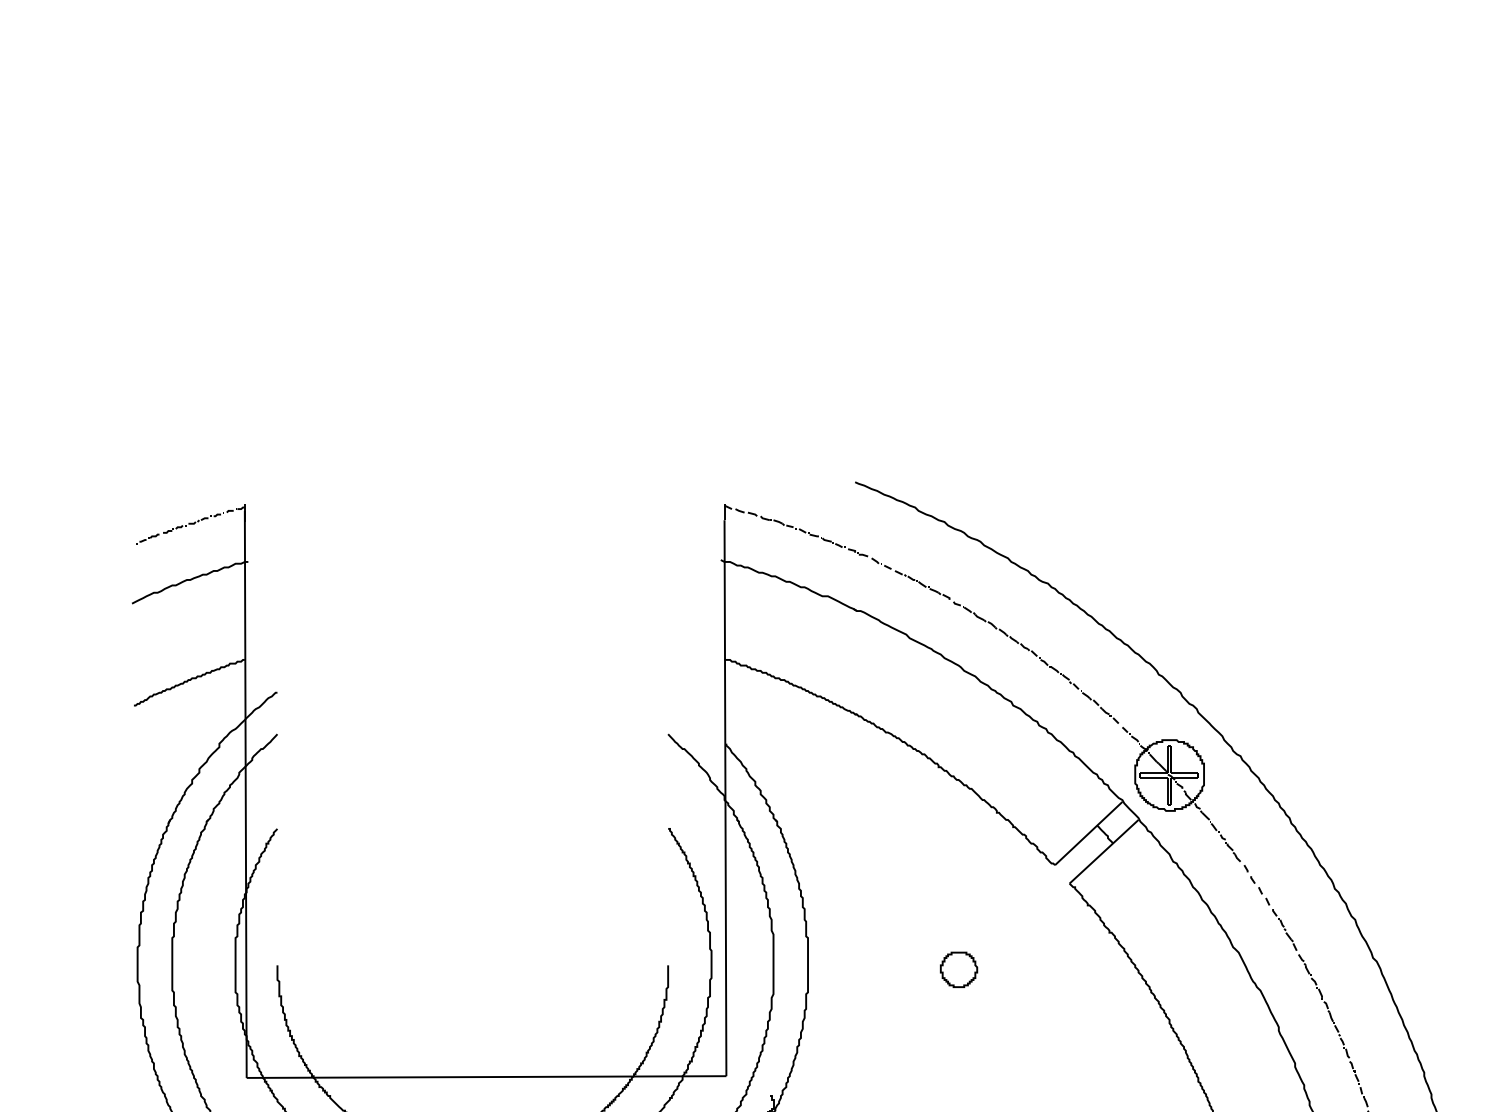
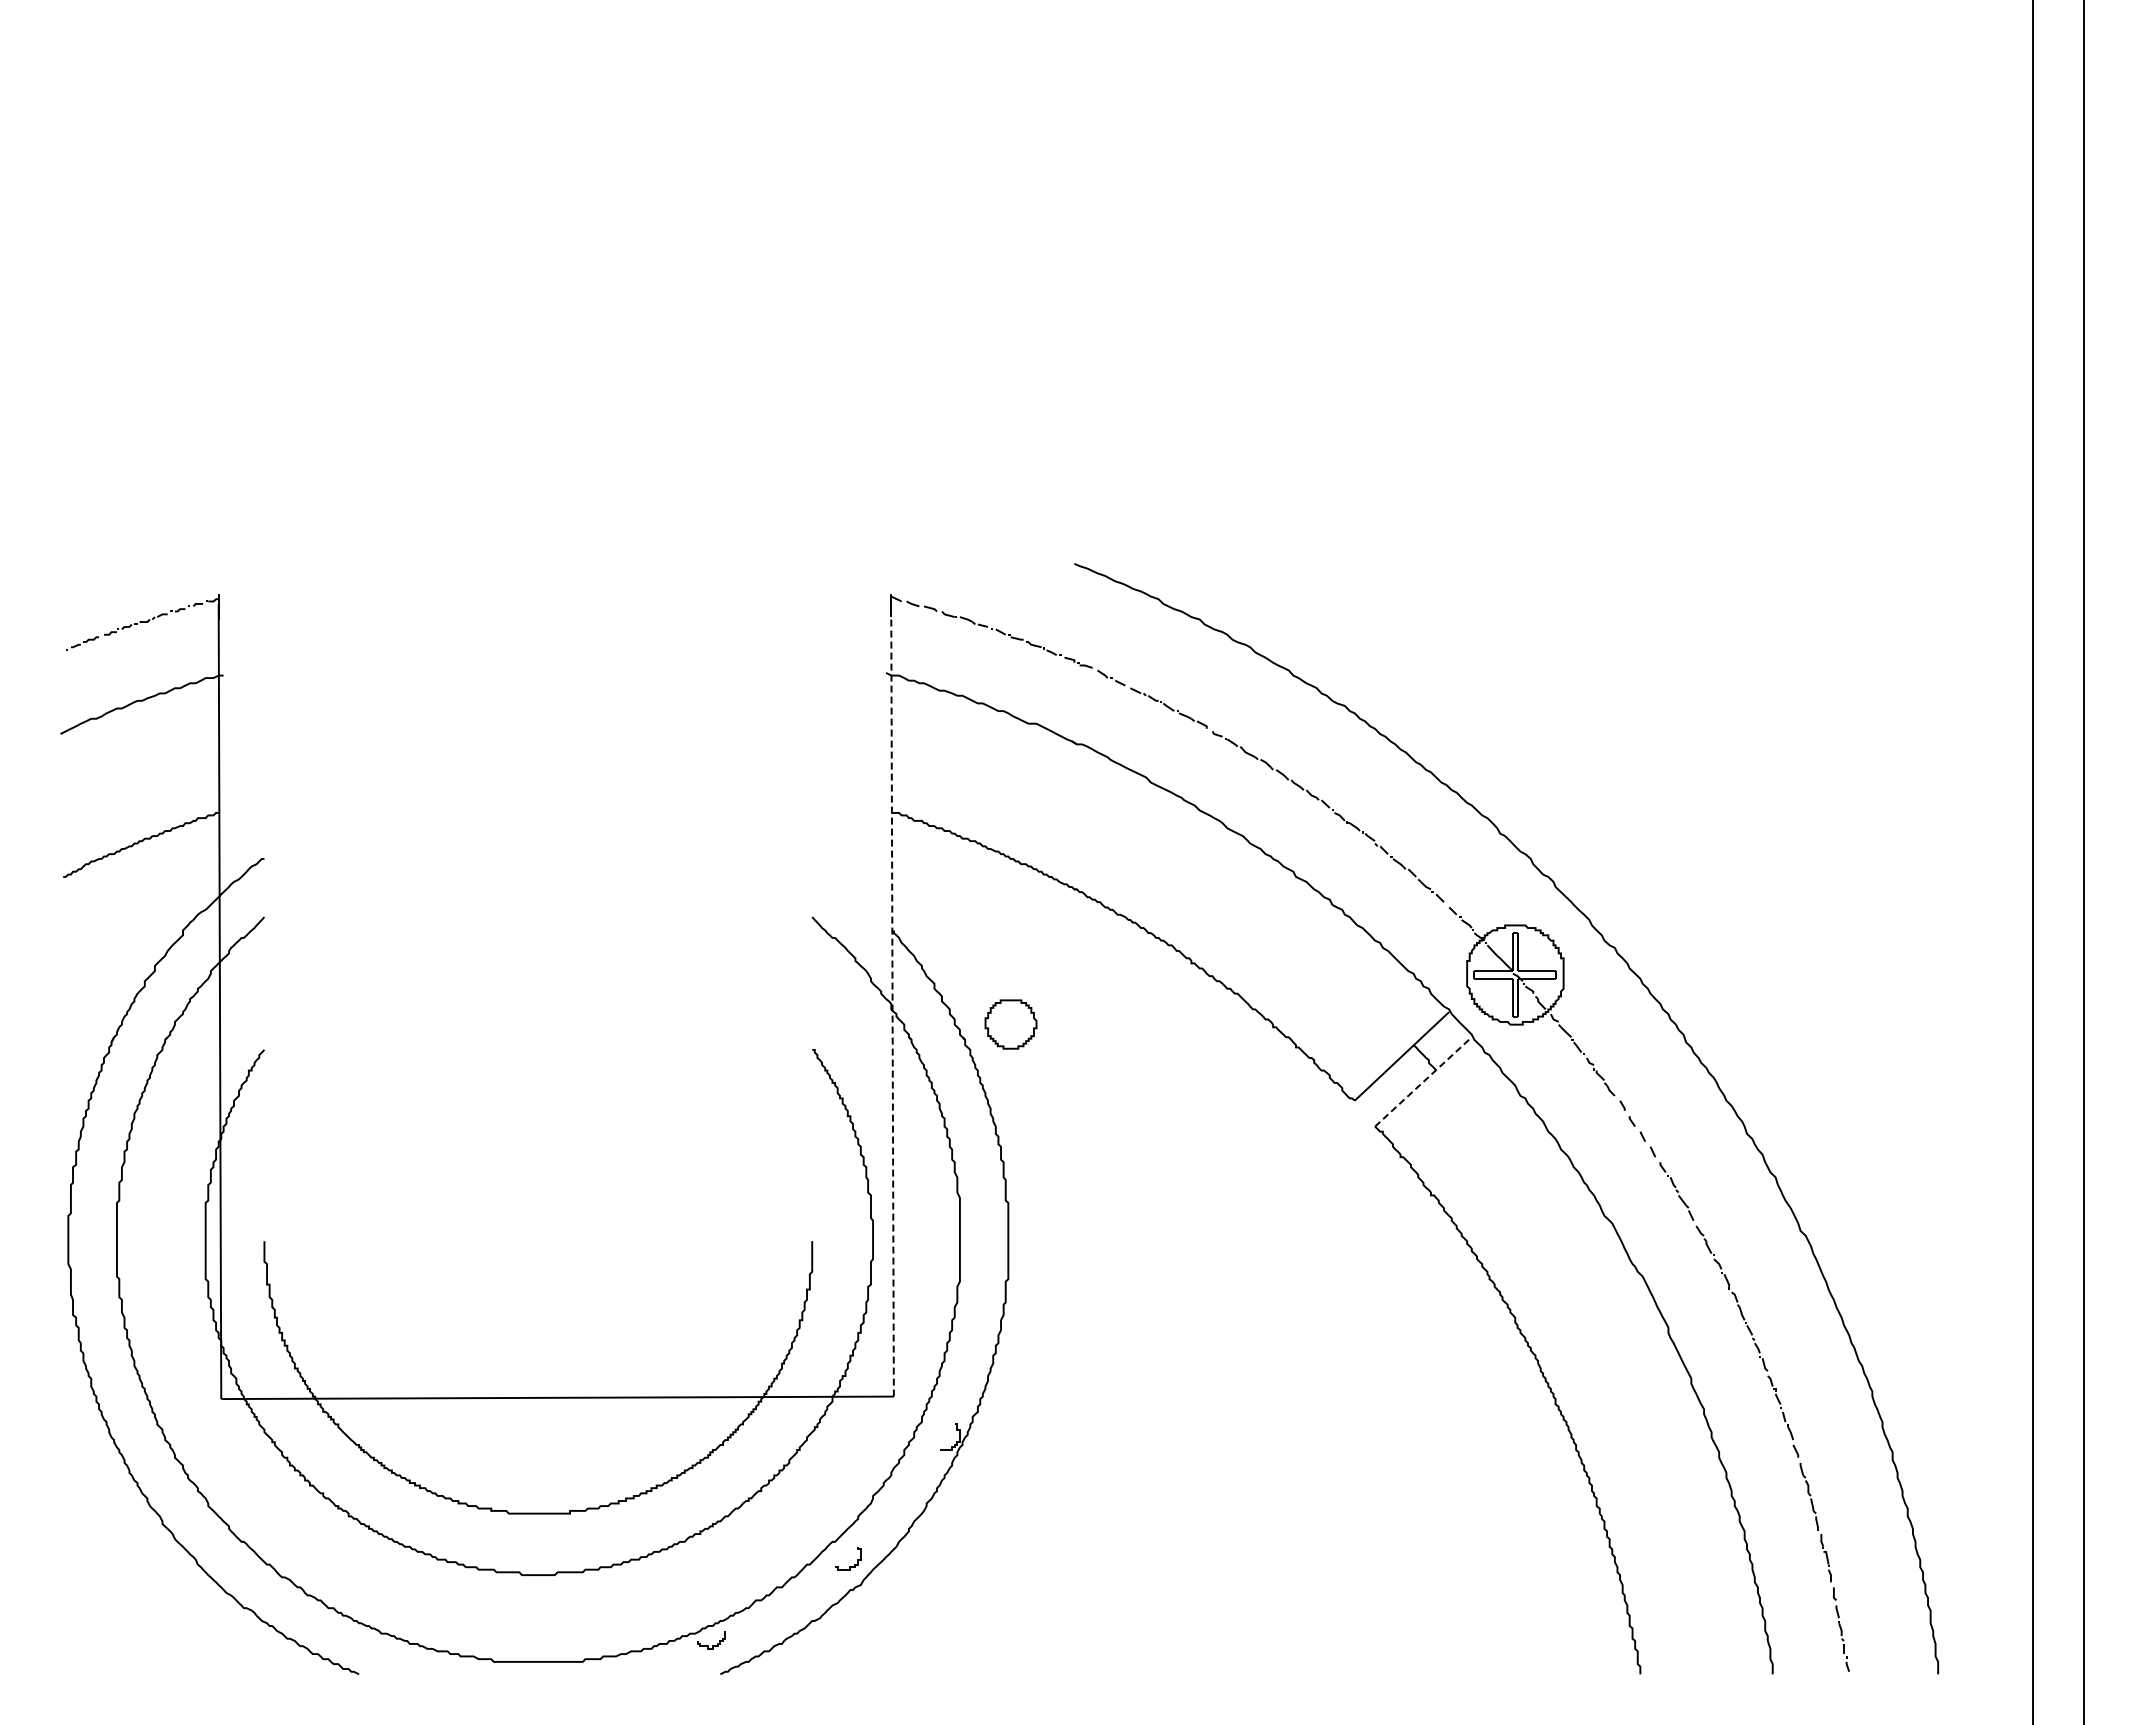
line: (725, 797) -> (892, 1006), solid -> dashed
line: (1104, 851) -> (1423, 1081), solid -> dashed
part: (958, 969) -> (1010, 1024), moved

